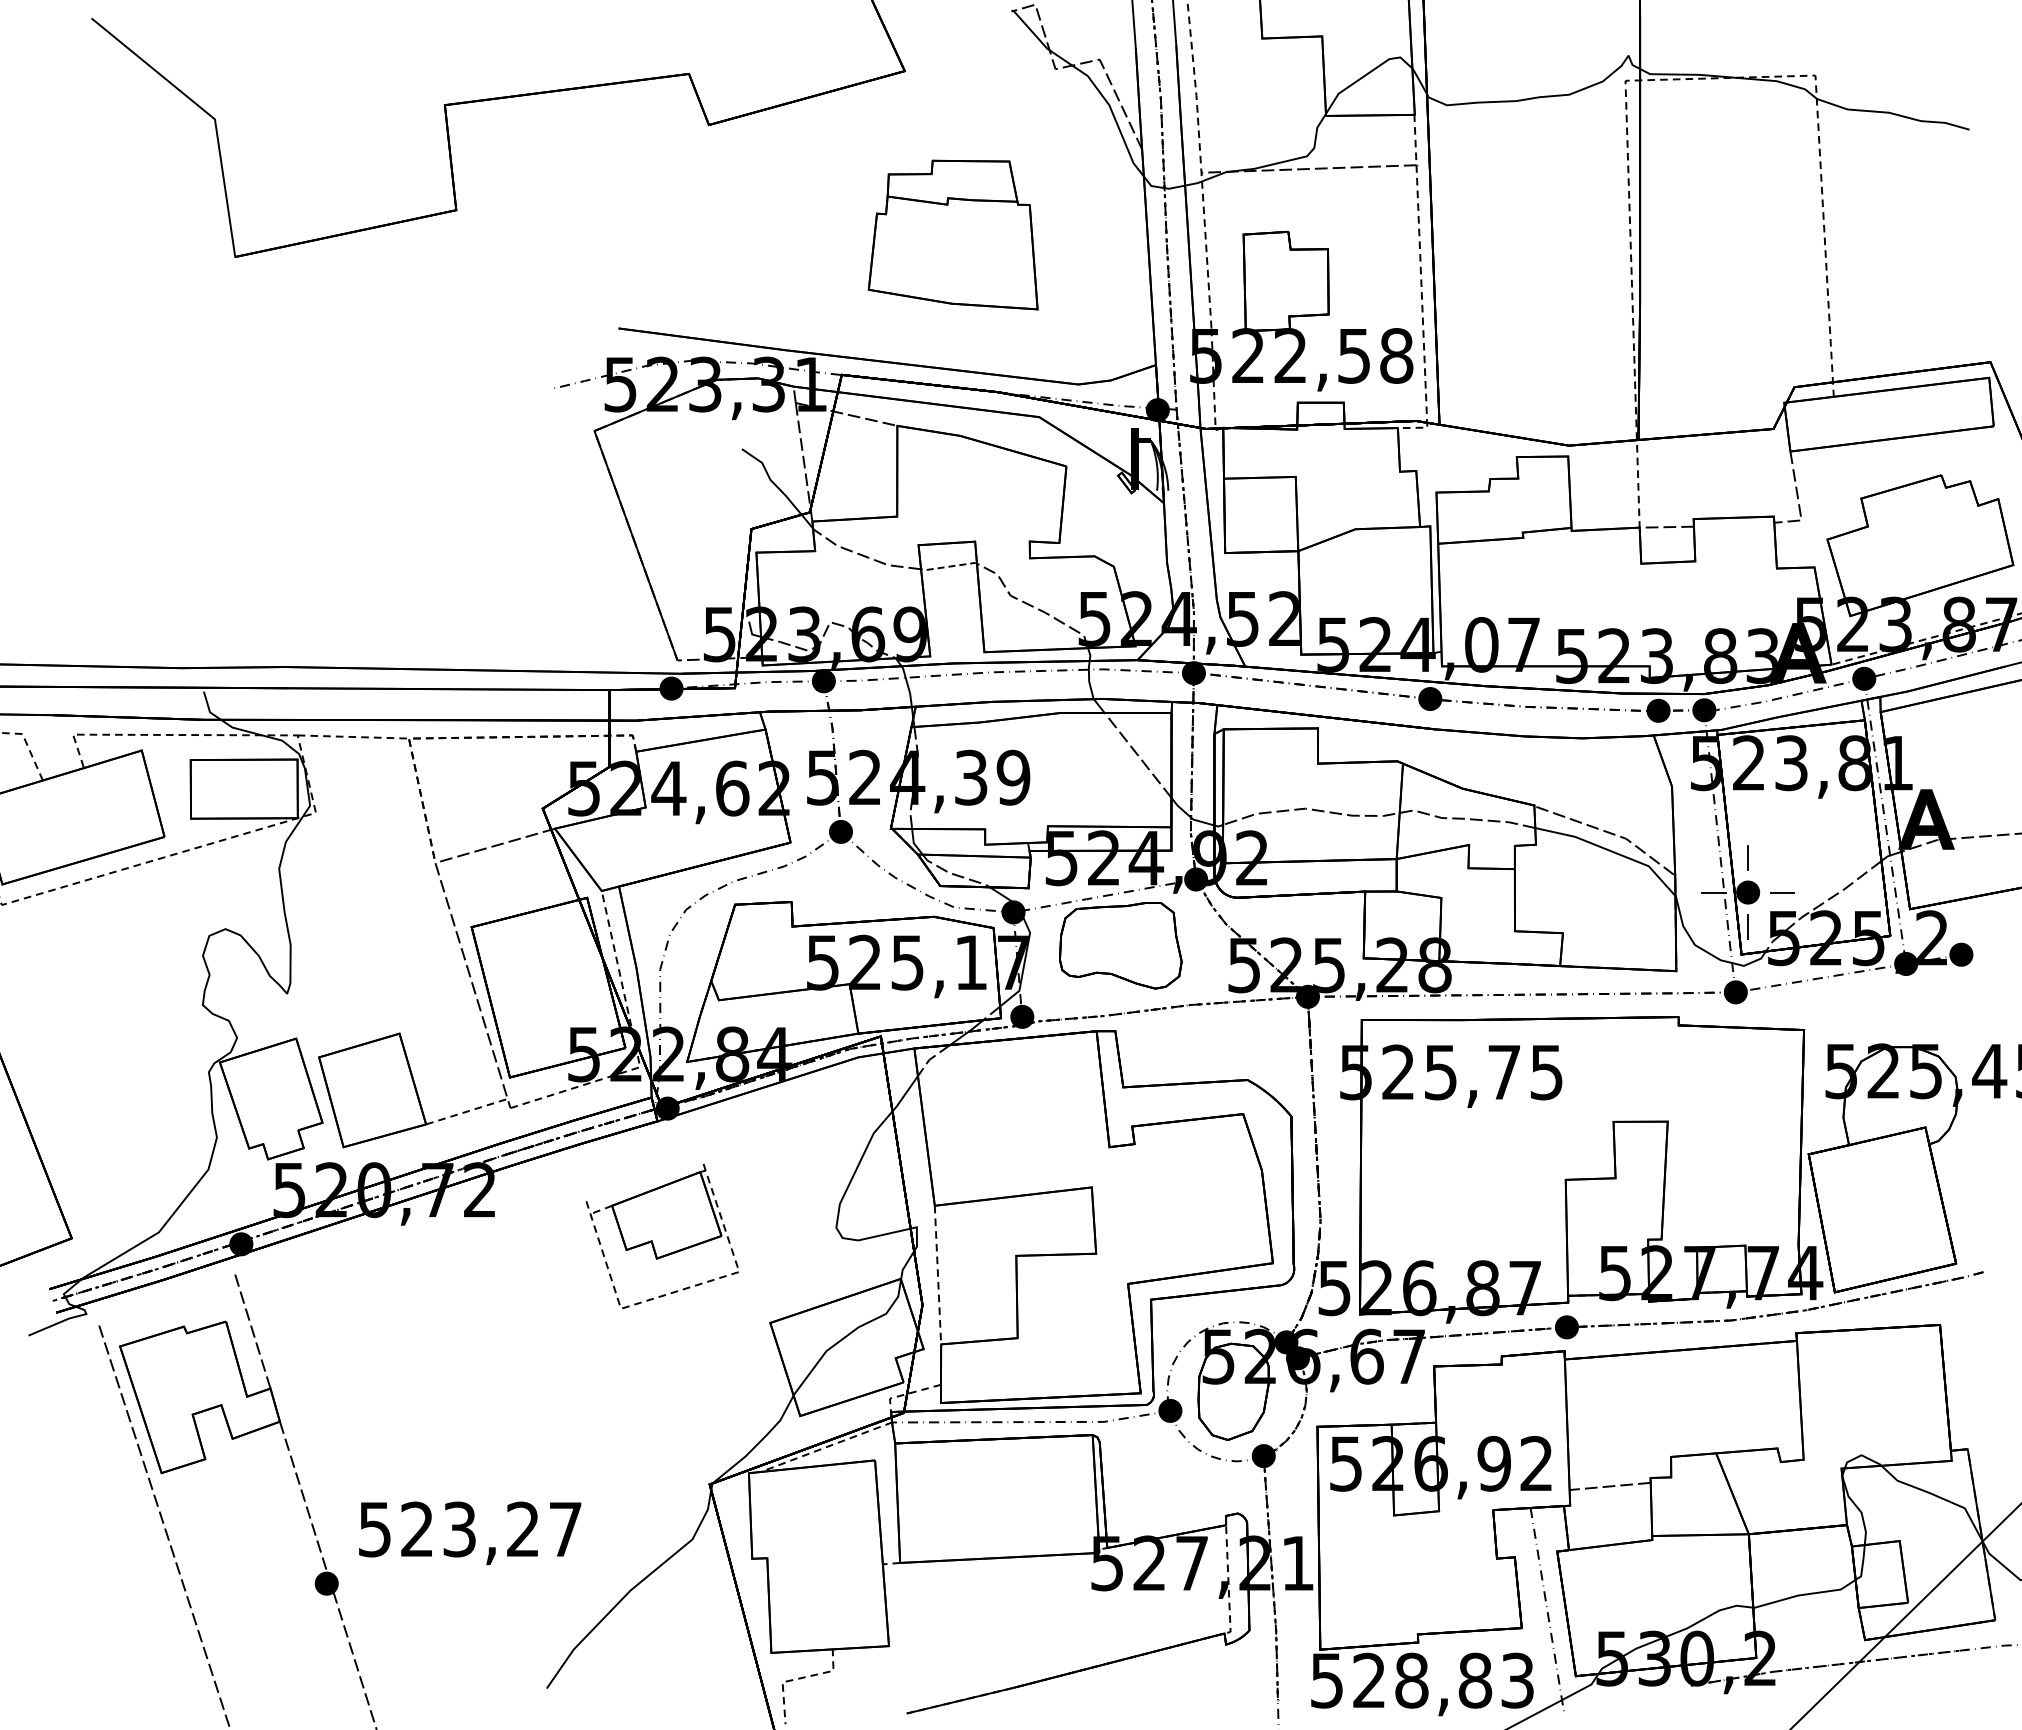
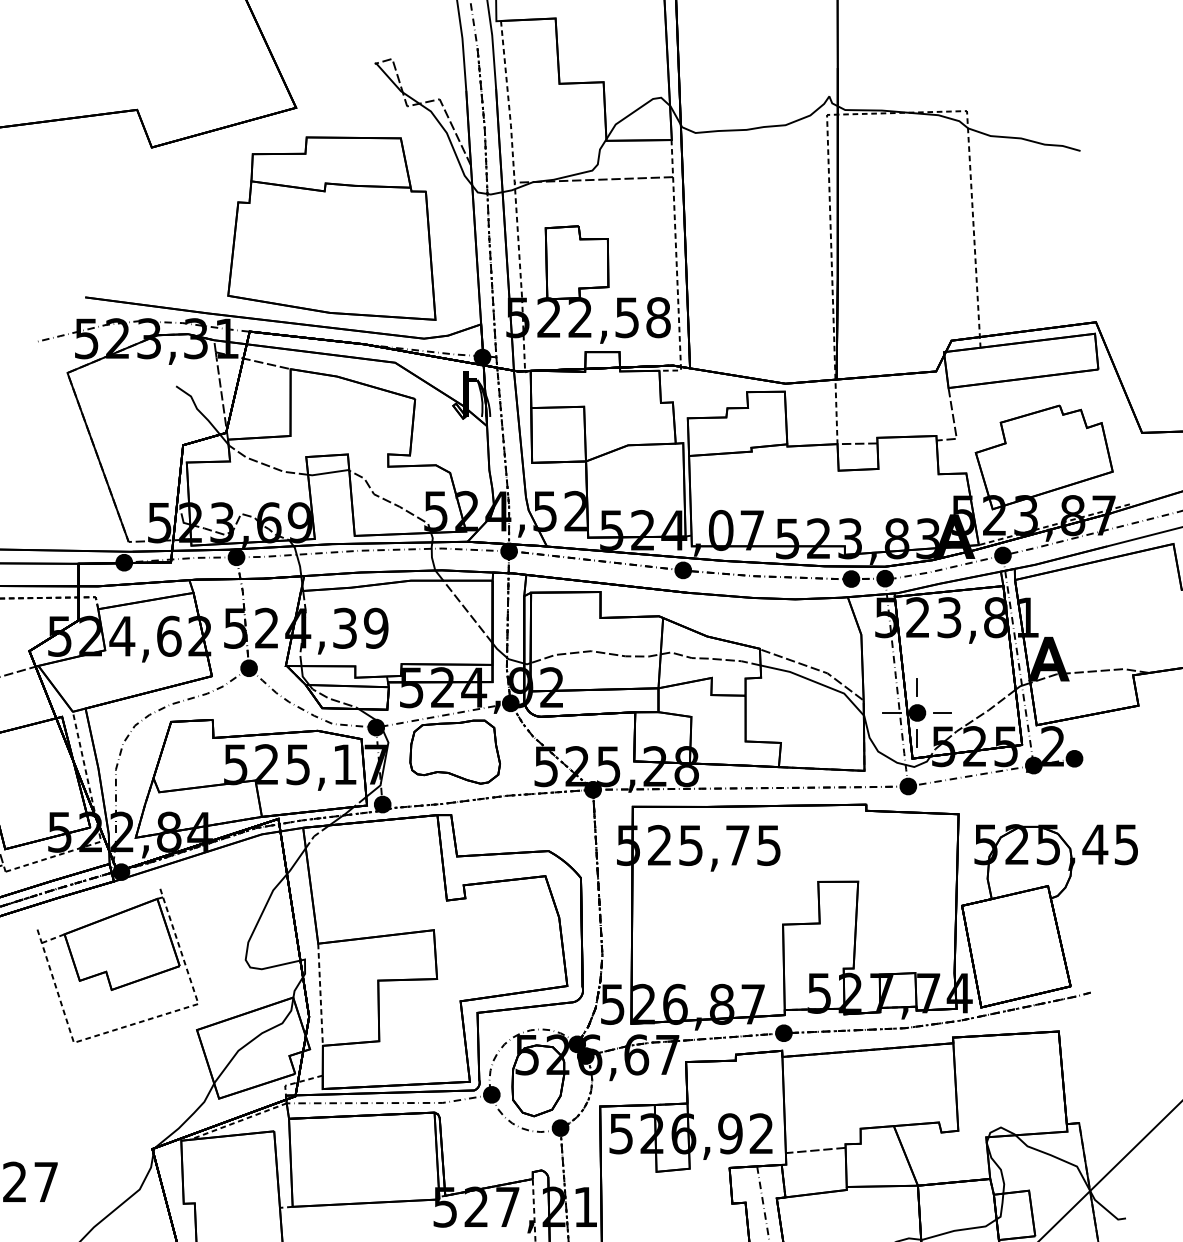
part: (952, 234) -> (331, 228), size x1.67
line: (949, 566) -> (329, 472), dashed -> solid
part: (662, 1235) -> (117, 965), size x1.43

